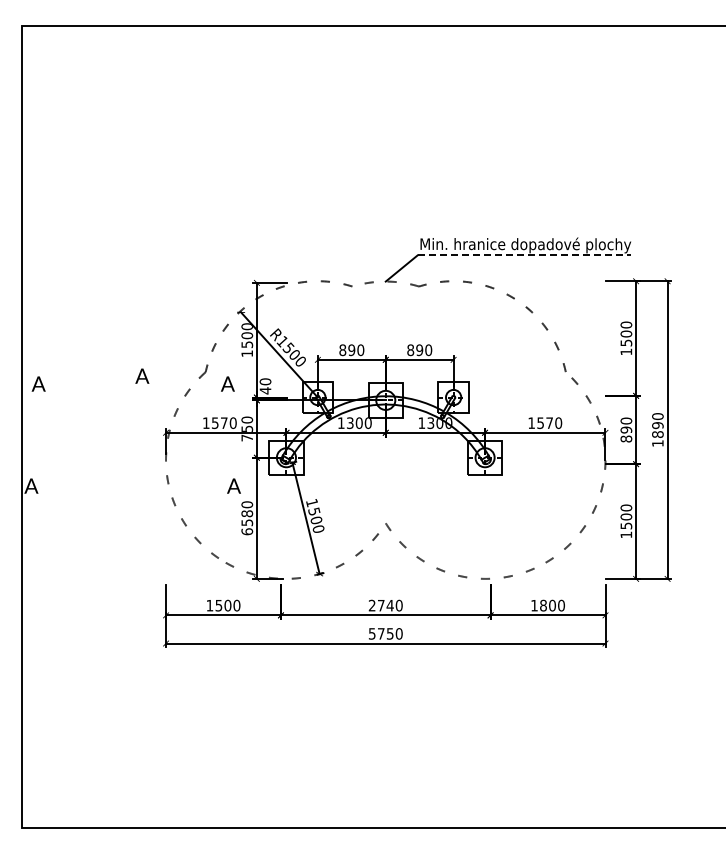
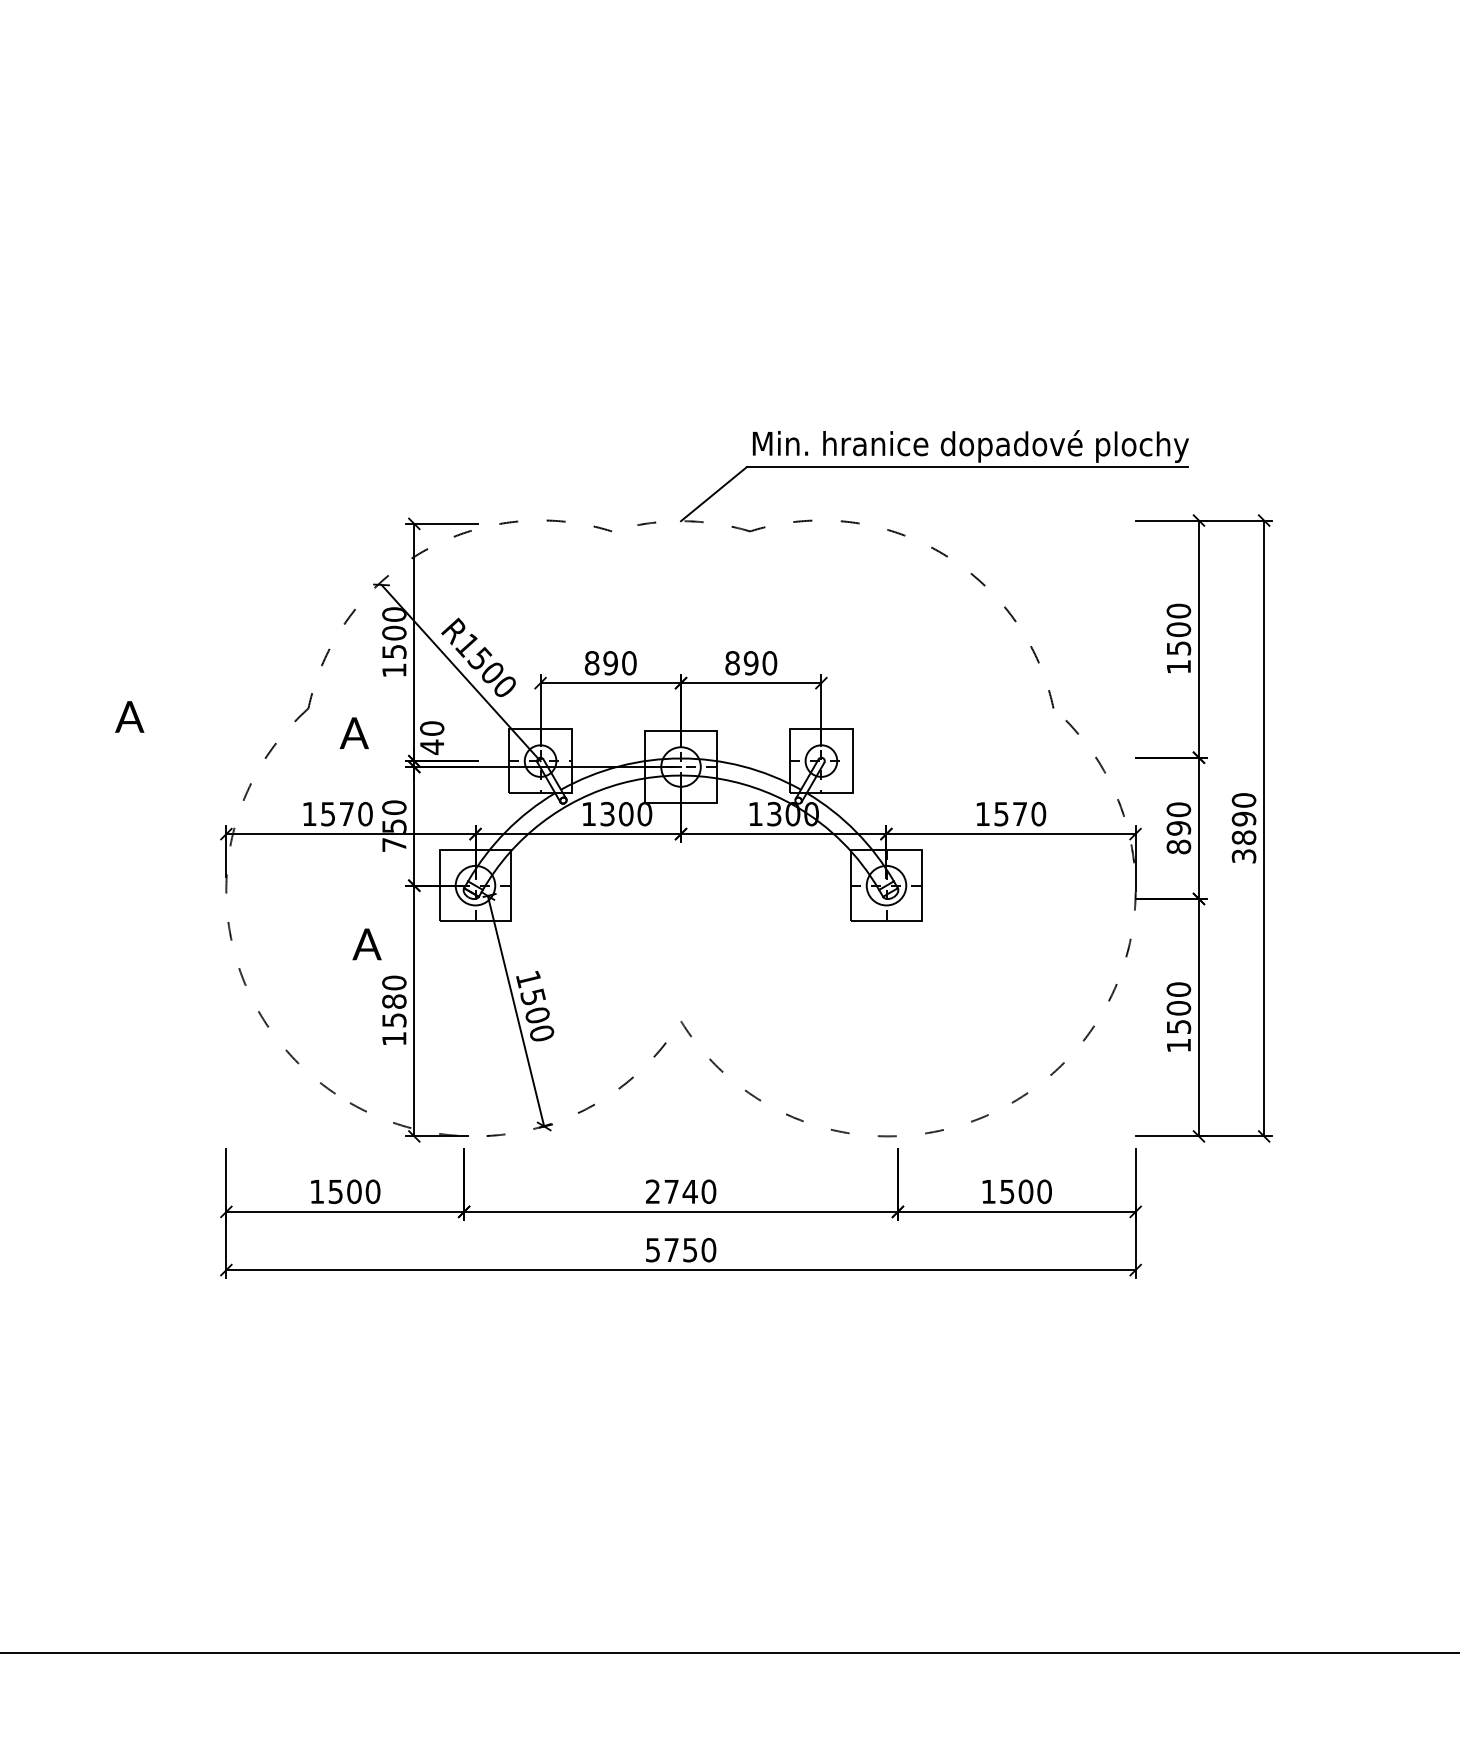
line: (524, 255) -> (968, 467), dashed -> solid
text: (142, 375) -> (130, 715), moved
text: (657, 443) -> (1243, 856), 1890 -> 3890
text: (247, 531) -> (394, 1038), 6580 -> 1580
text: (543, 605) -> (1007, 1191), 1800 -> 1500

